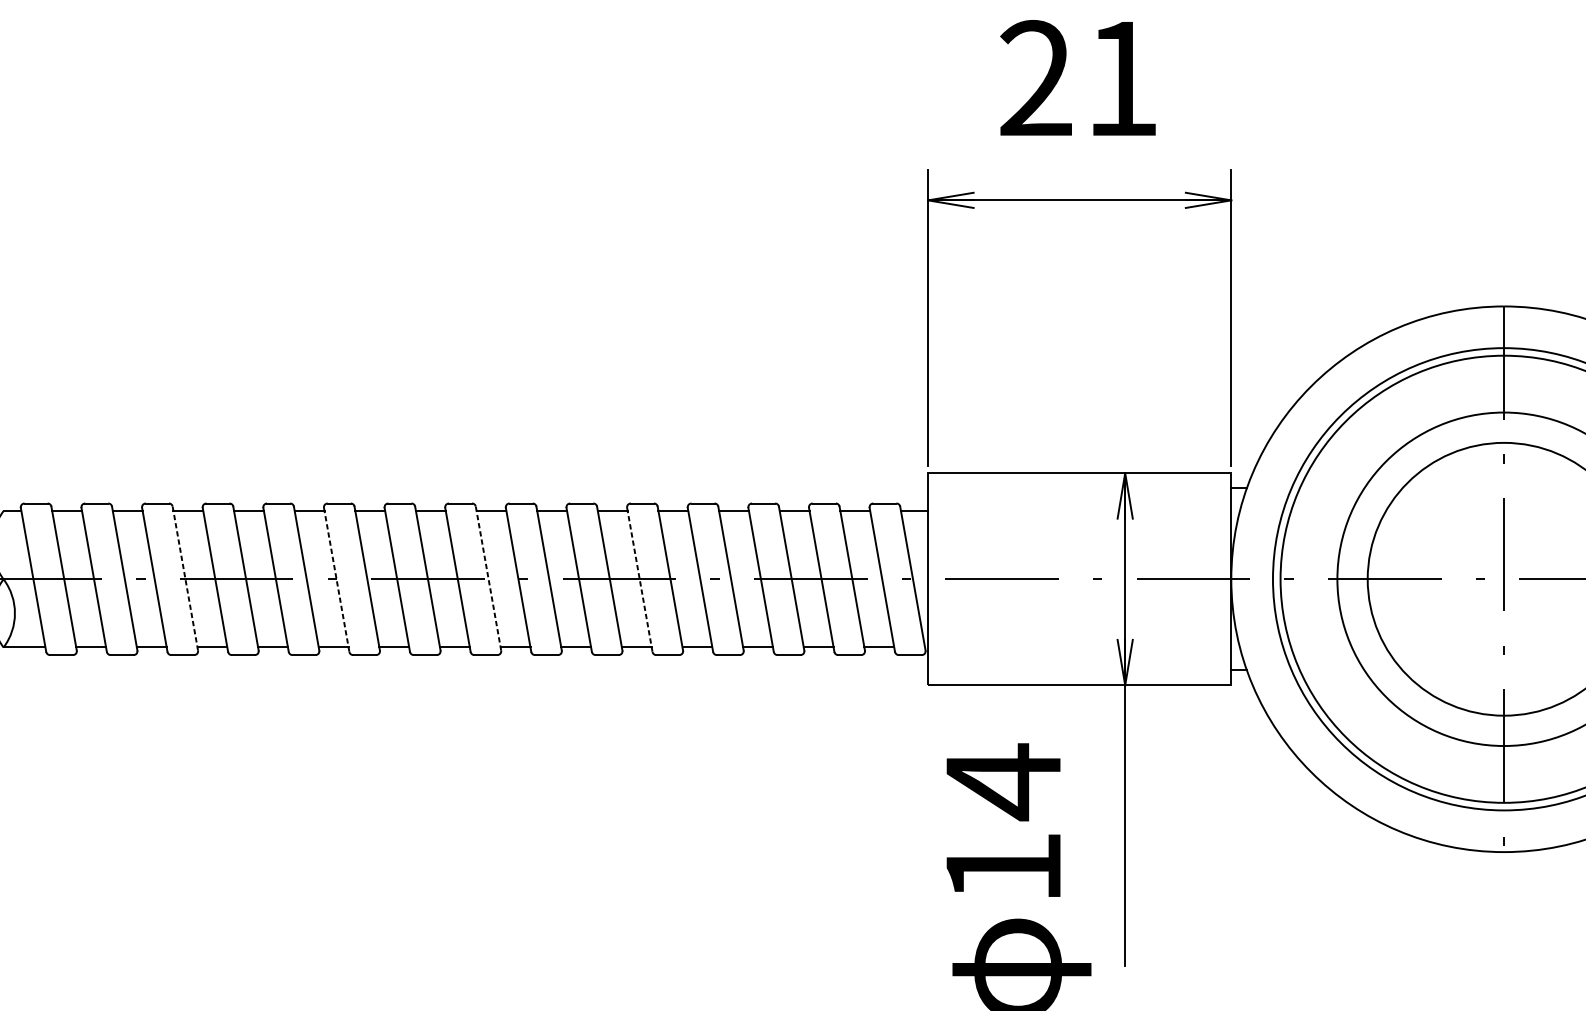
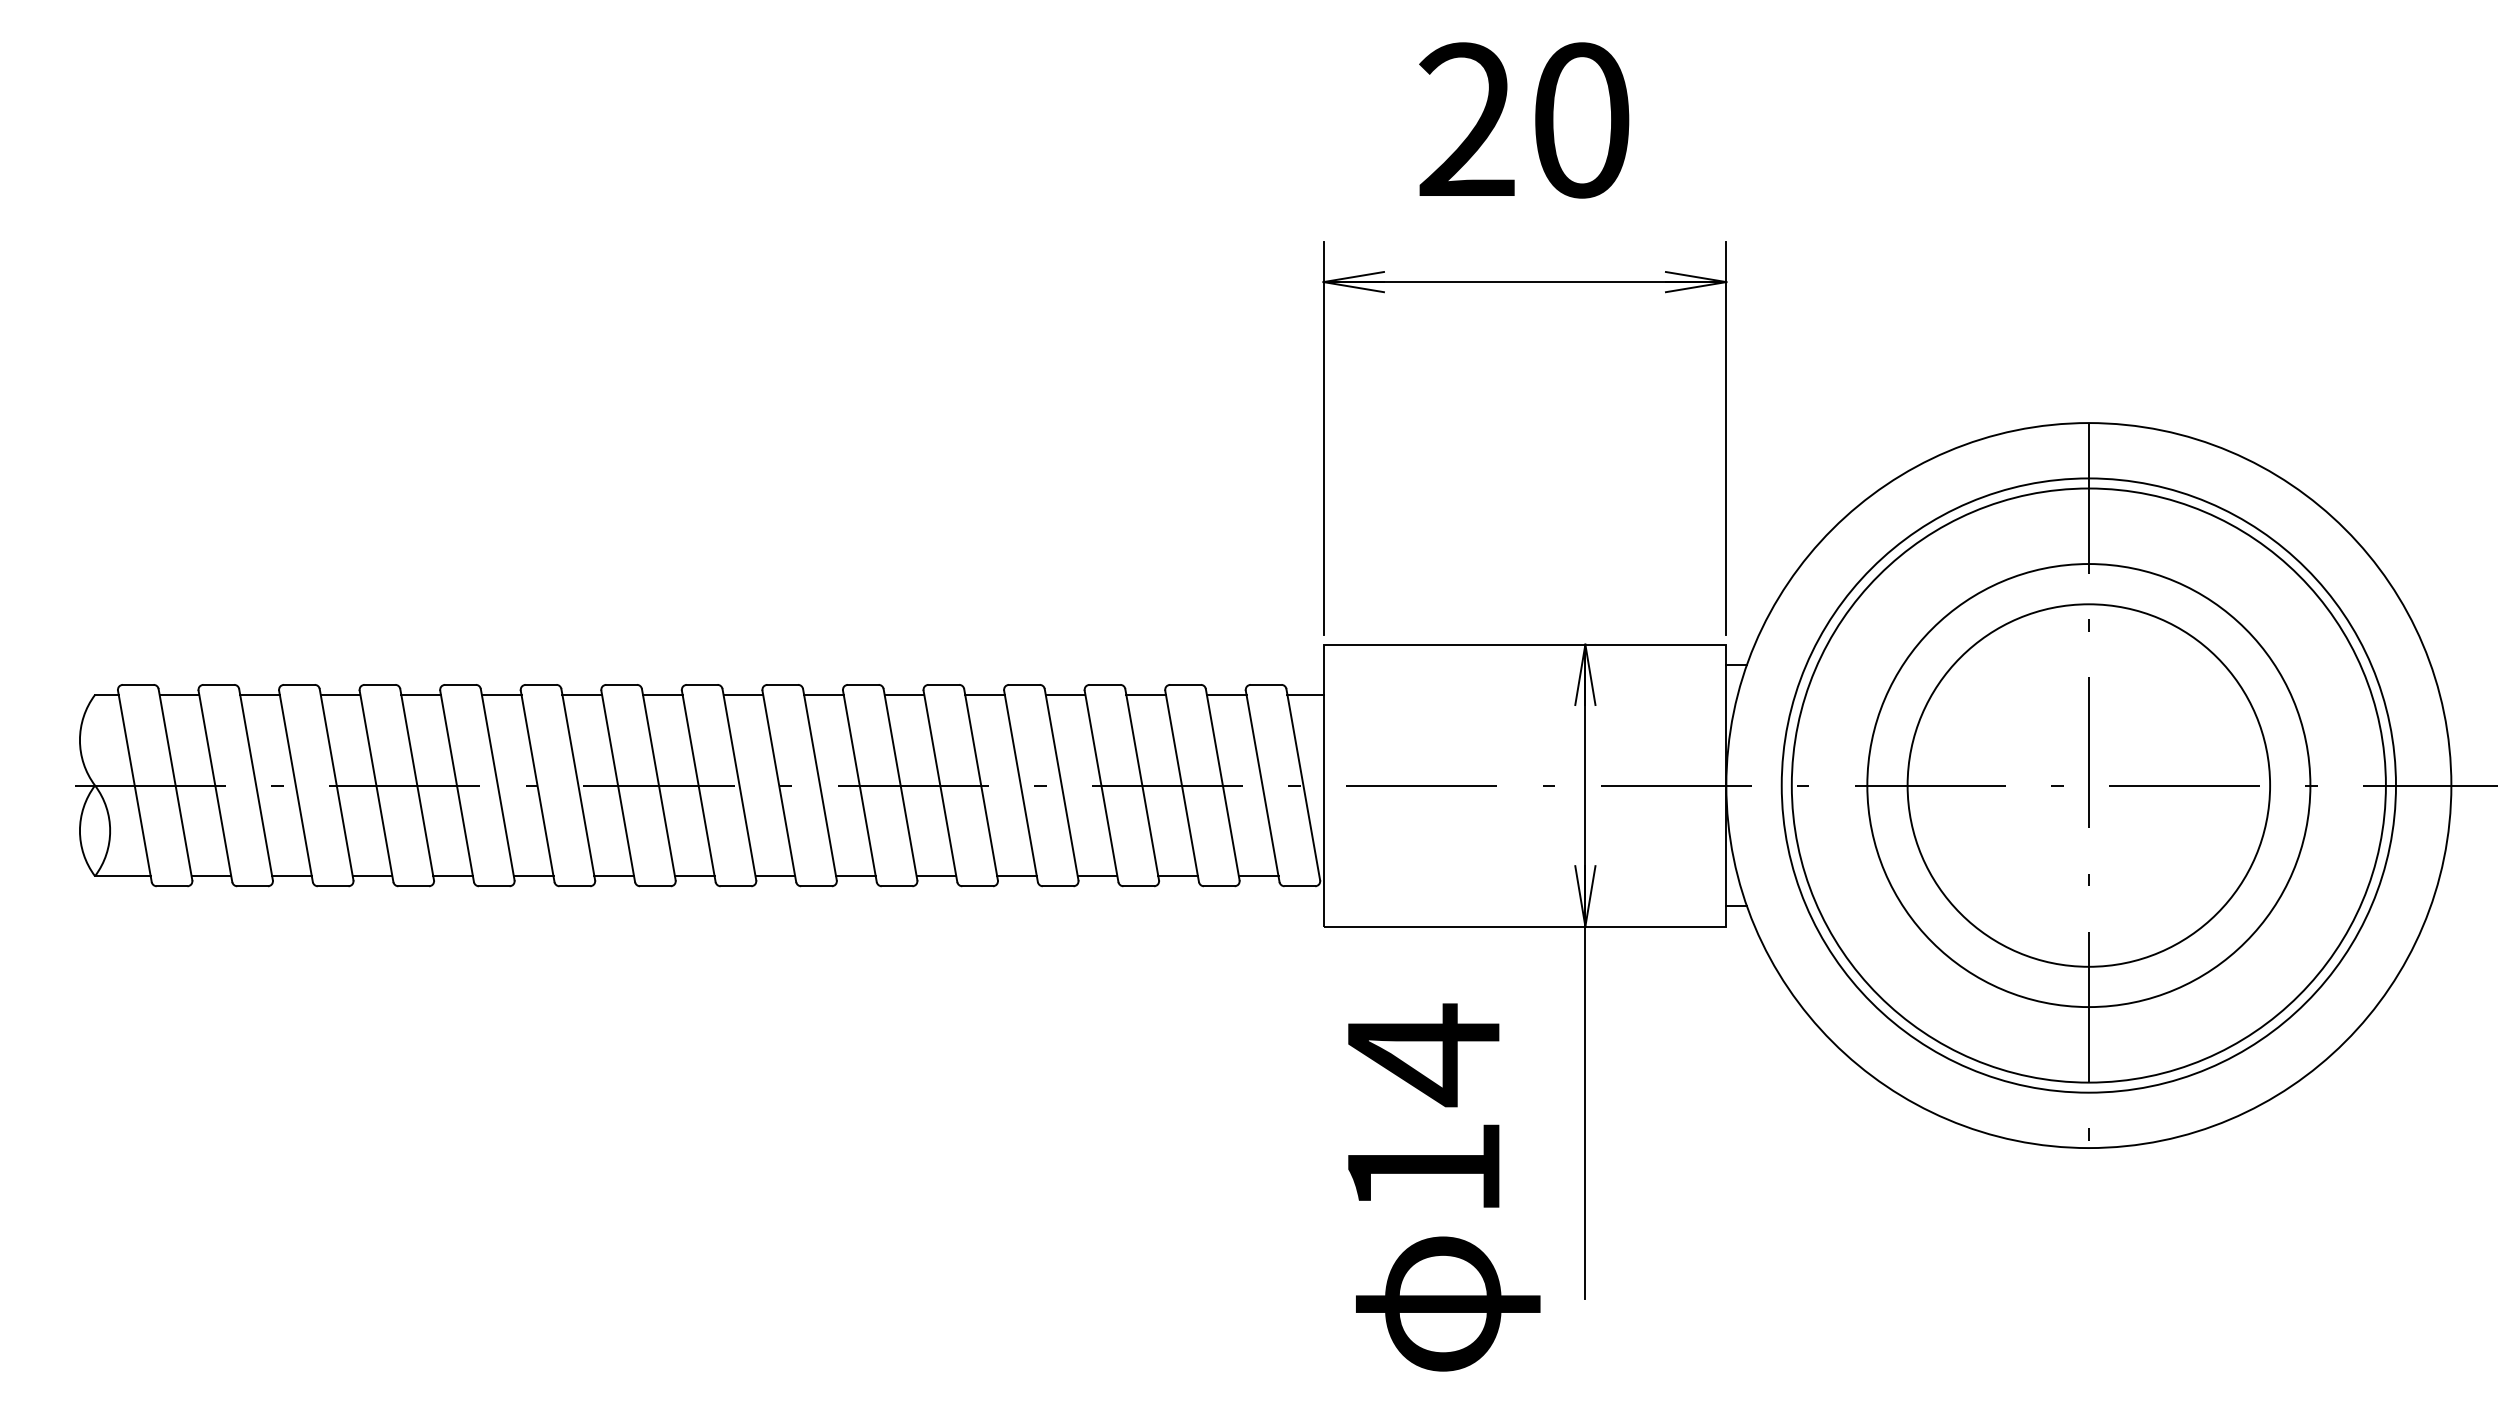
text: (1123, 78) -> (1582, 120), 21 -> 20
line: (185, 578) -> (336, 784), dashed -> solid
line: (488, 578) -> (739, 784), dashed -> solid
line: (336, 579) -> (537, 786), dashed -> solid
line: (639, 579) -> (940, 786), dashed -> solid

